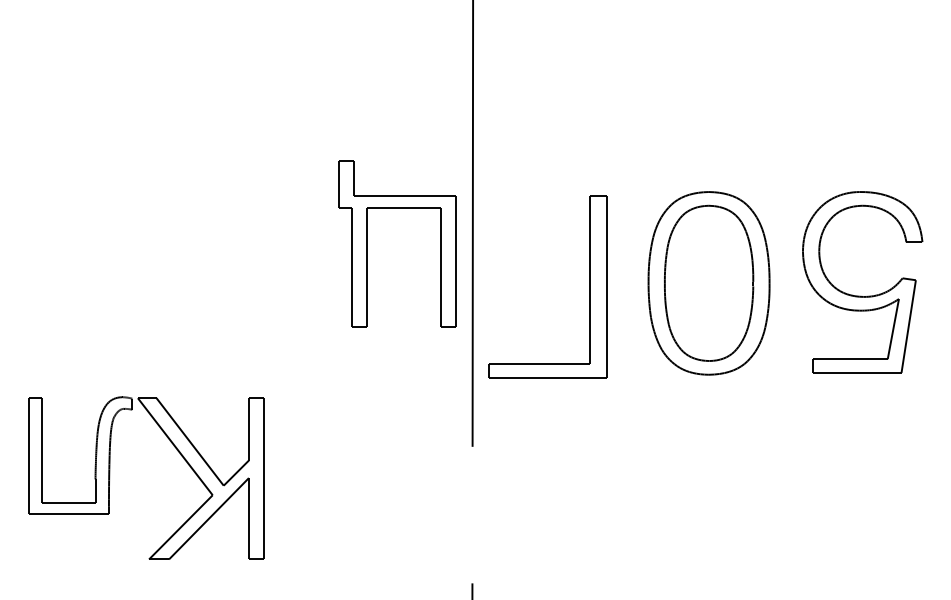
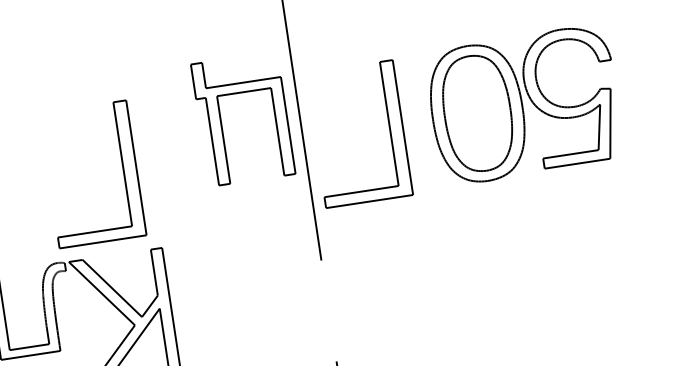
part: (228, 286) -> (123, 169), added
part: (861, 295) -> (572, 106), moved

